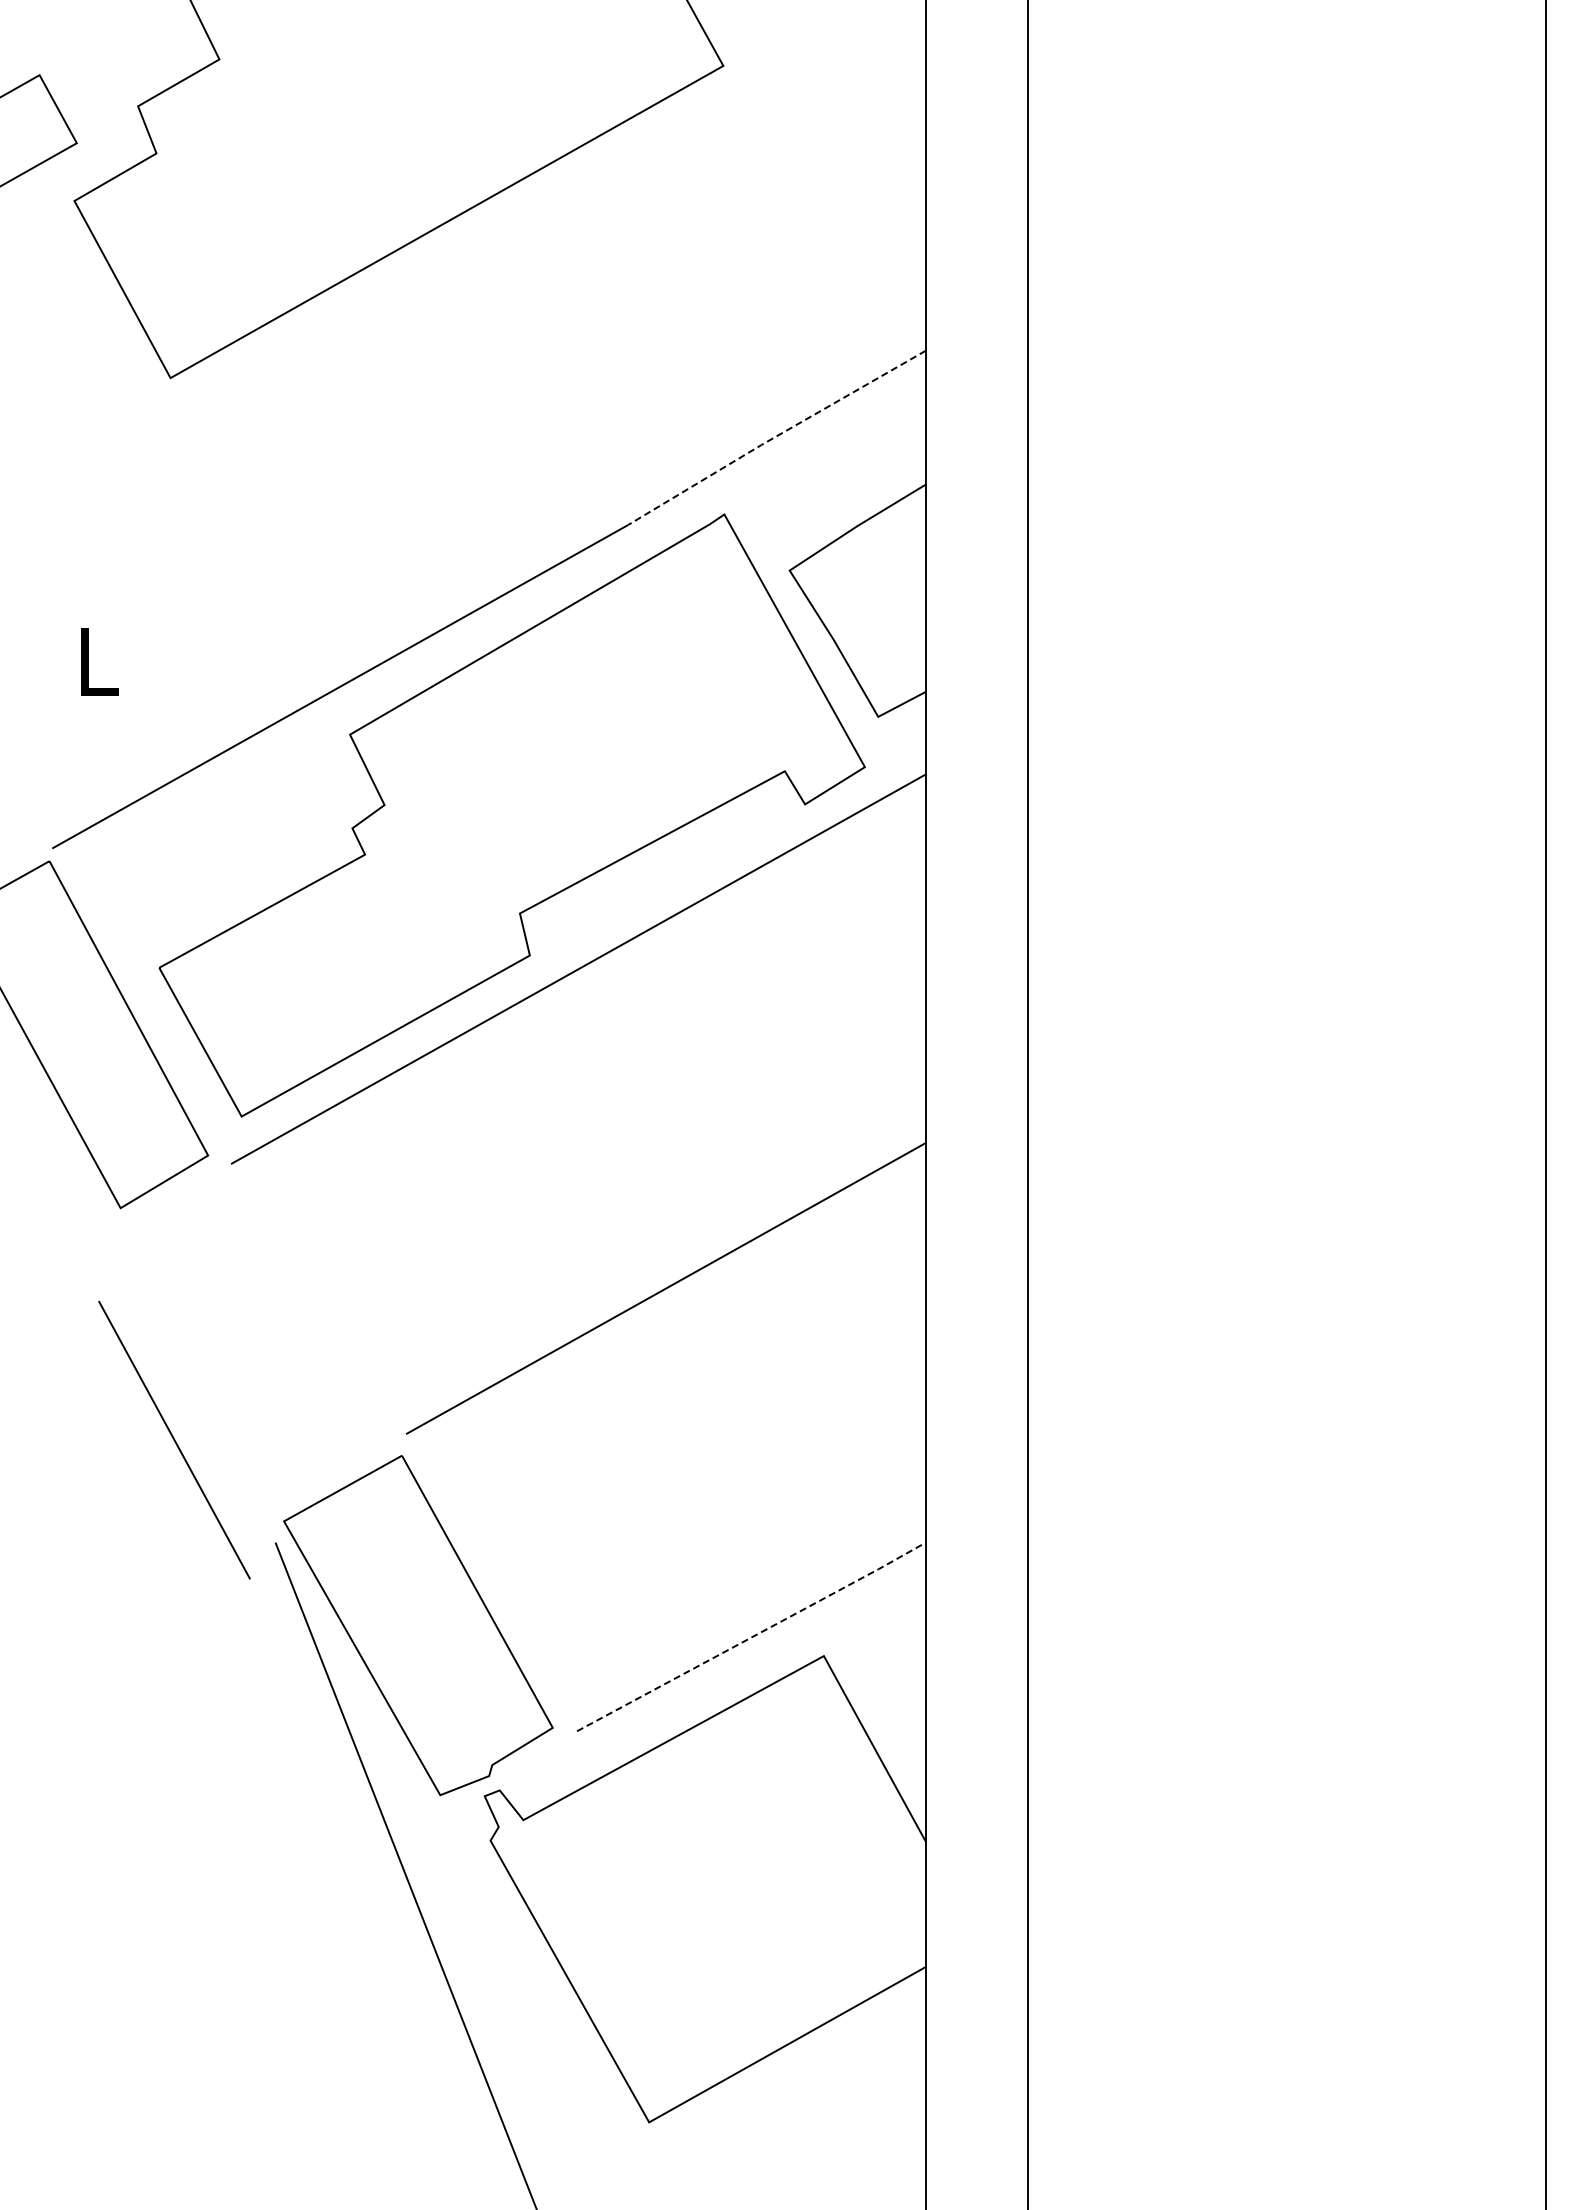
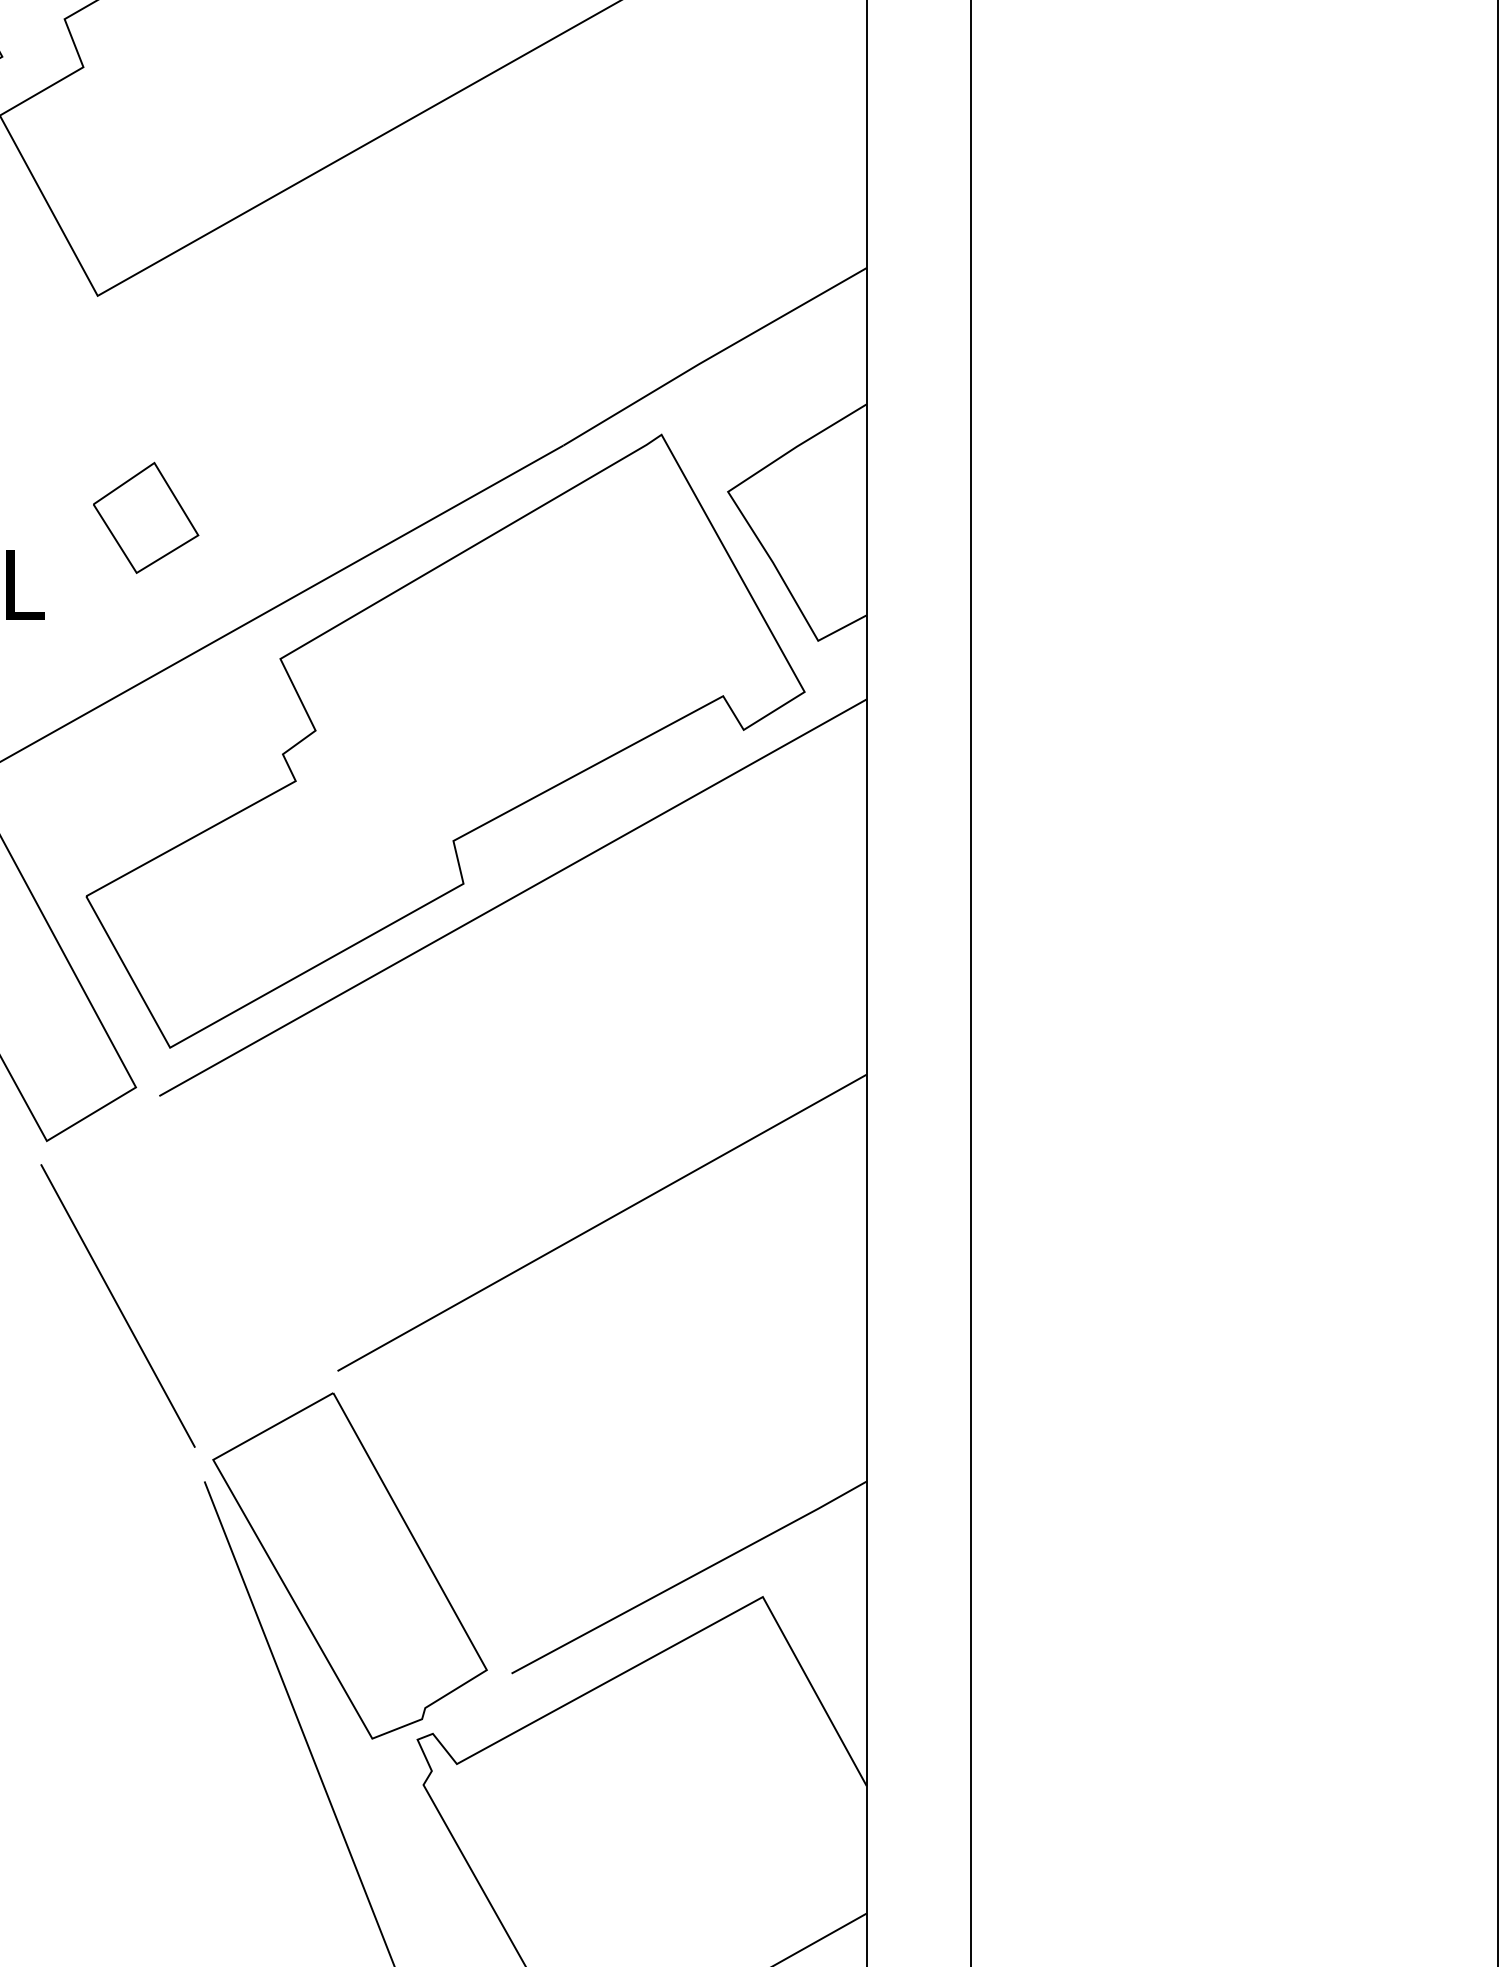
line: (775, 437) -> (713, 356), dashed -> solid
part: (217, 596) -> (145, 518), added
line: (174, 1439) -> (118, 1305), moved
line: (752, 1636) -> (690, 1577), dashed -> solid

